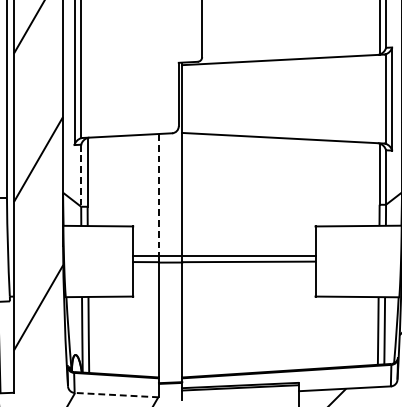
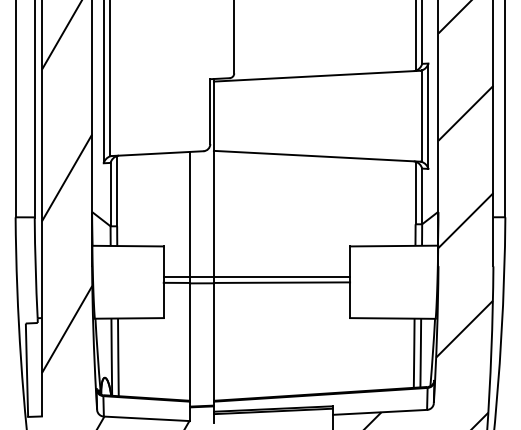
line: (81, 175) -> (110, 194), dashed -> solid
line: (159, 195) -> (190, 214), dashed -> solid
line: (116, 394) -> (146, 418), dashed -> solid

